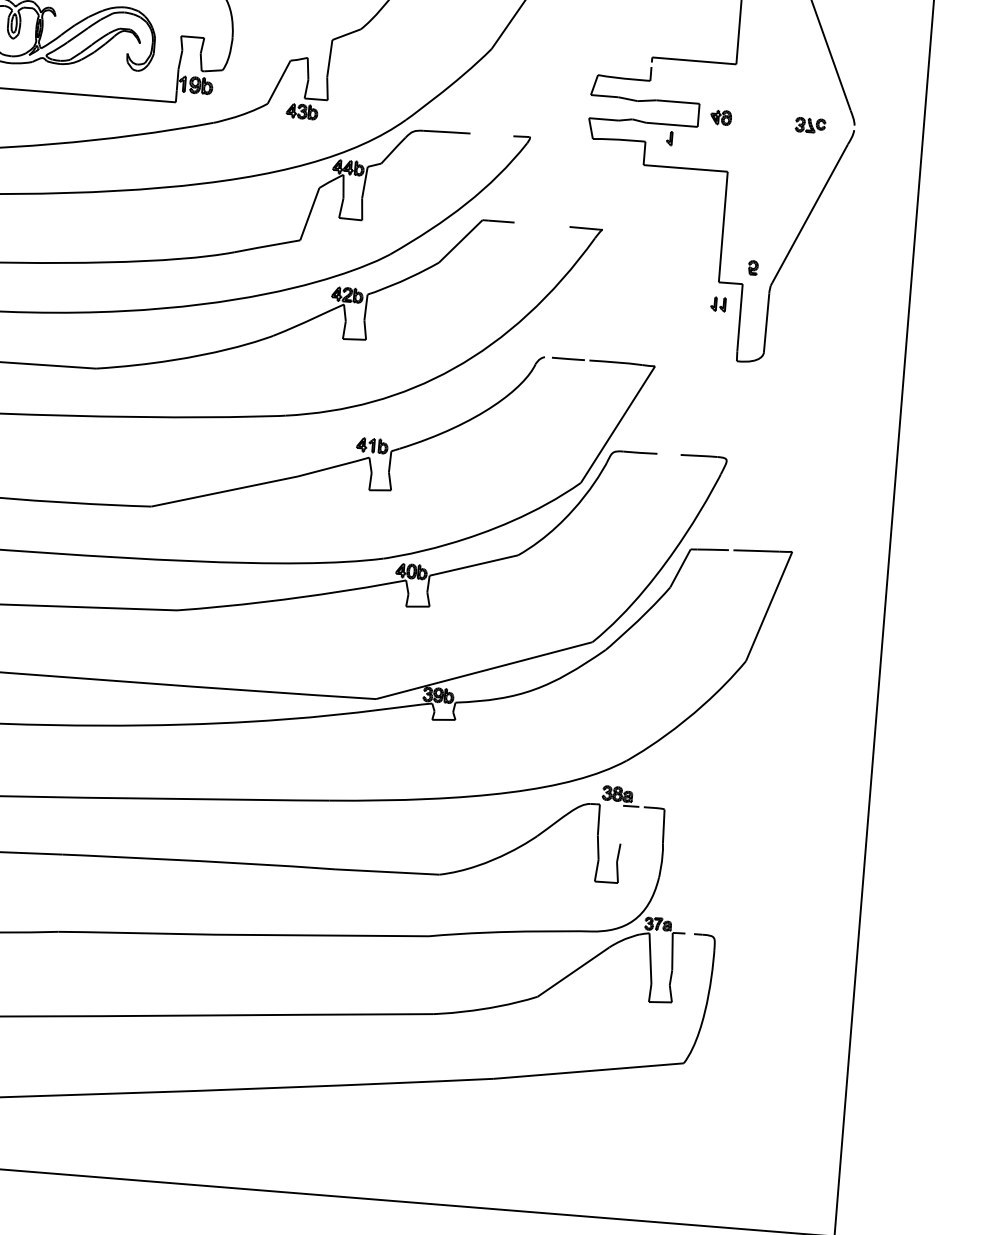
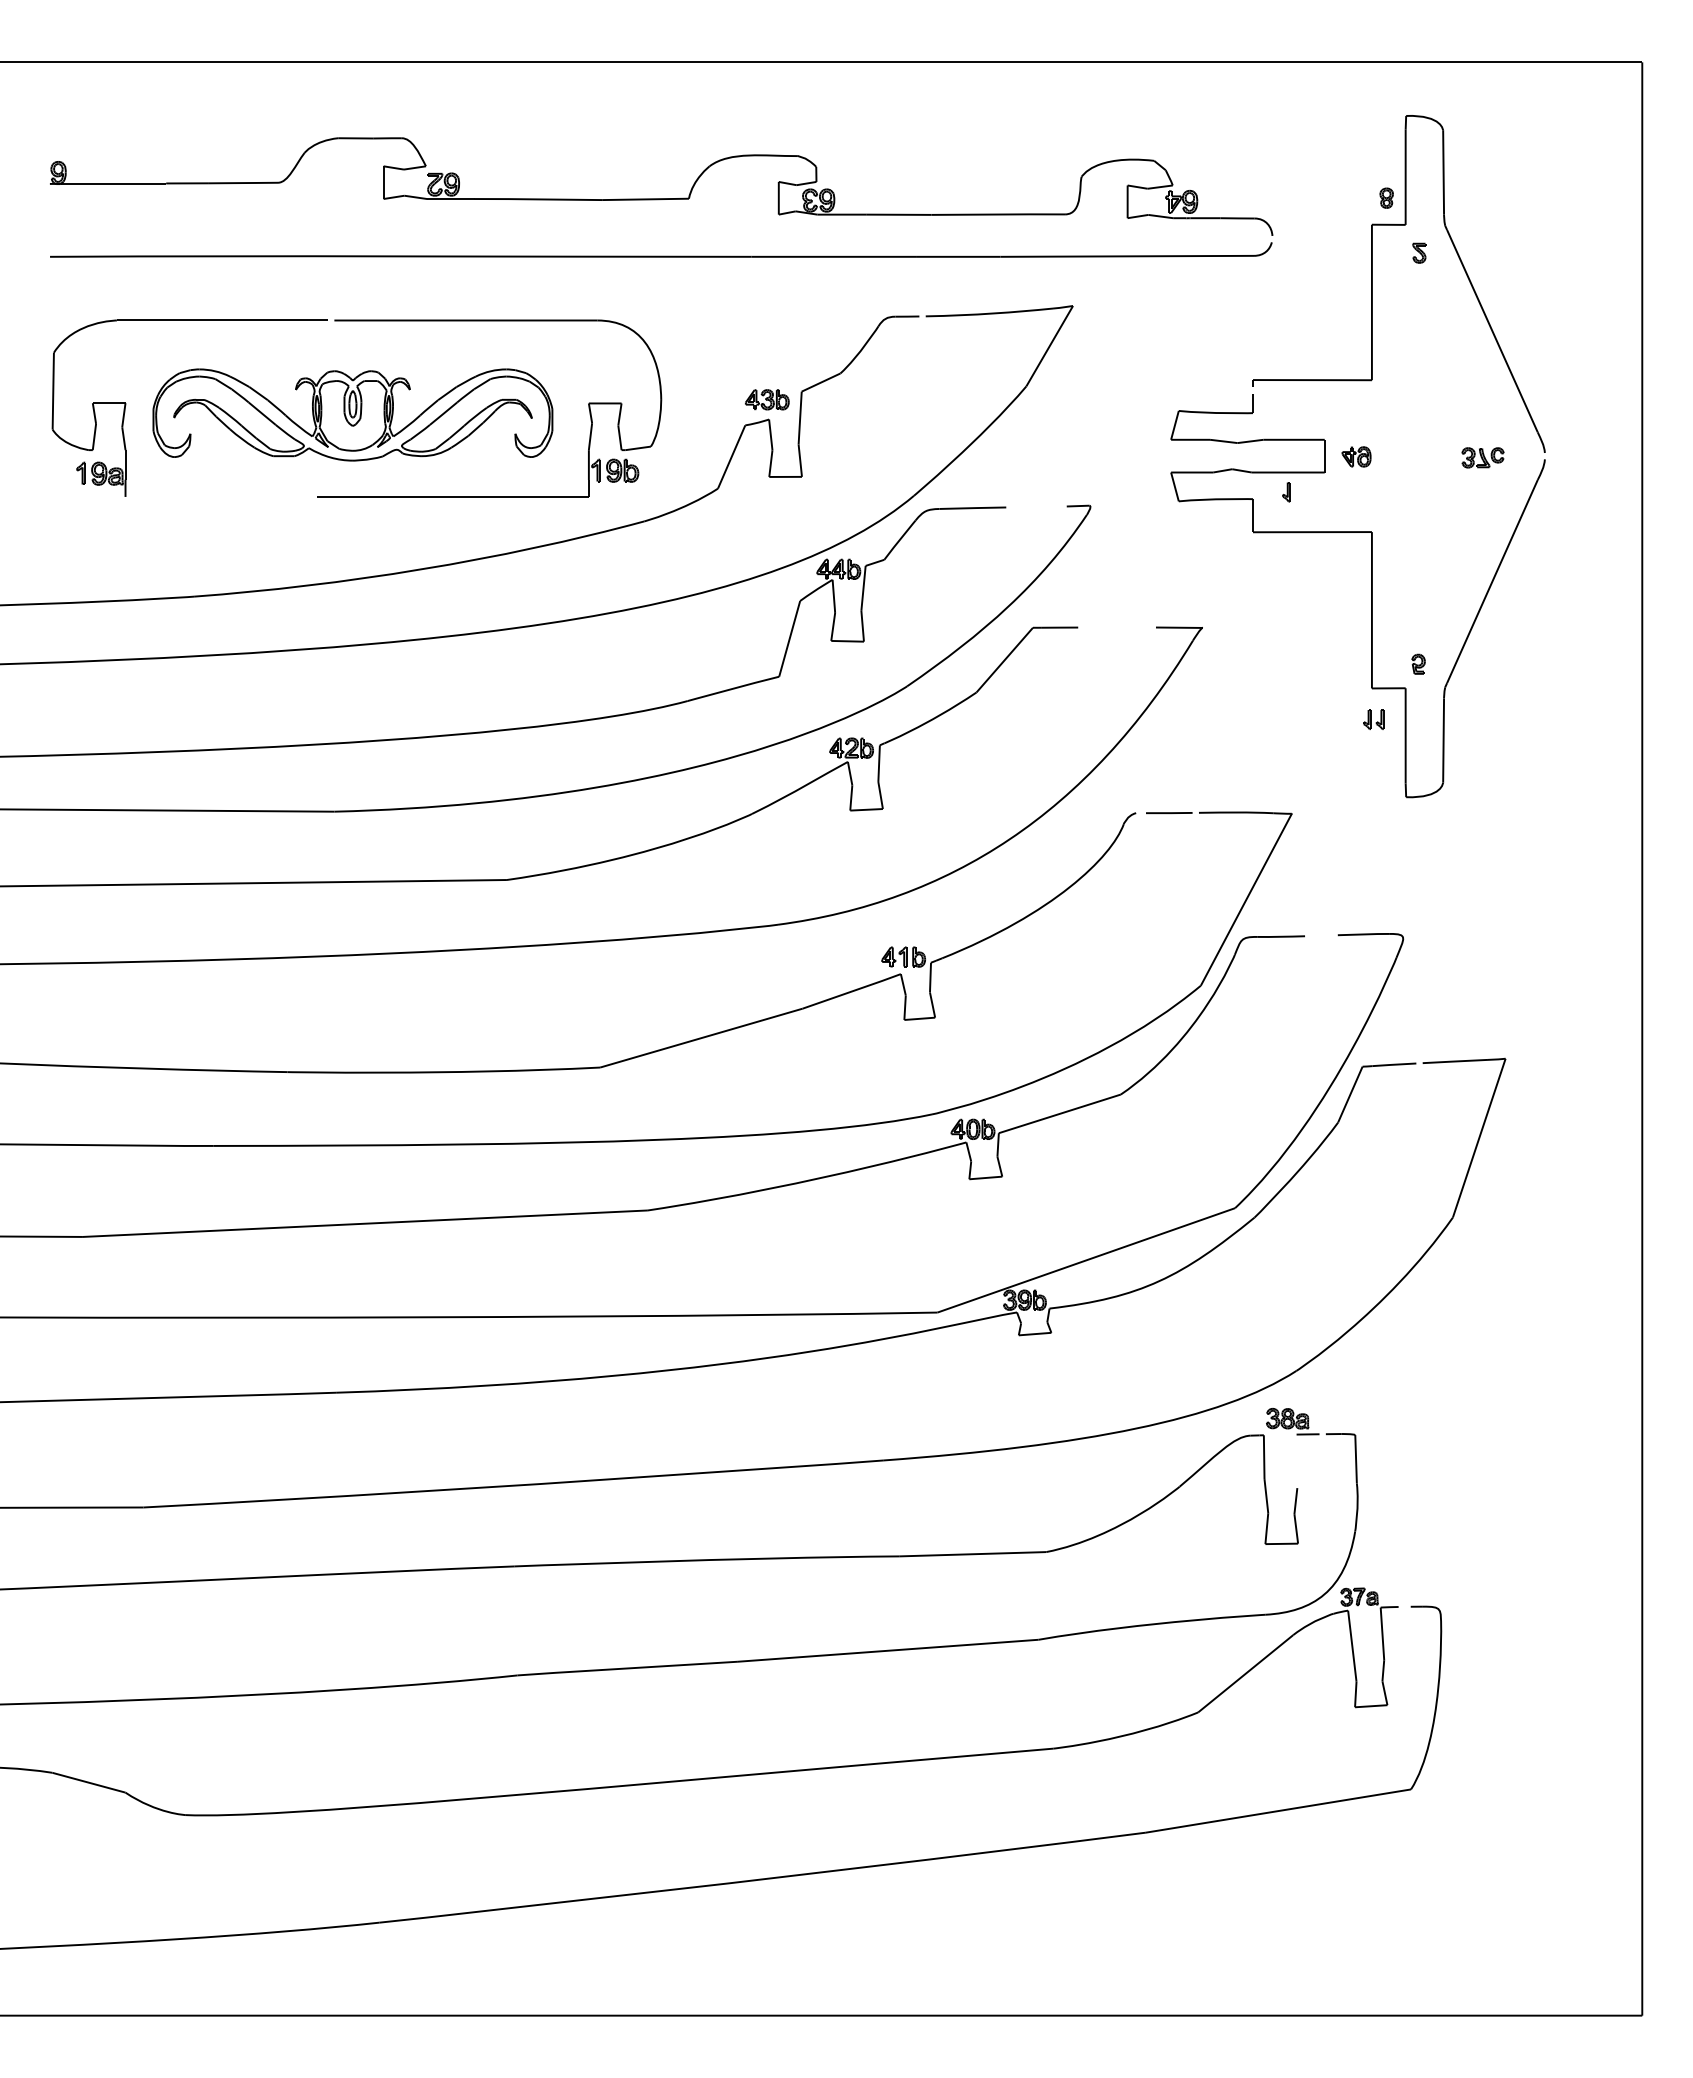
part: (302, 111) -> (767, 399), moved

